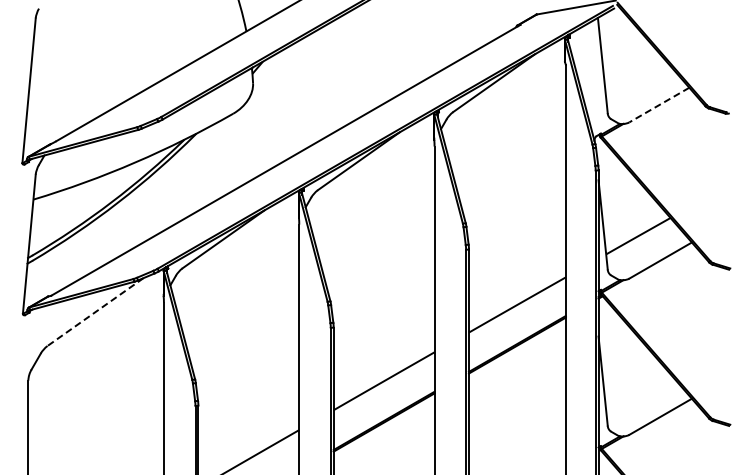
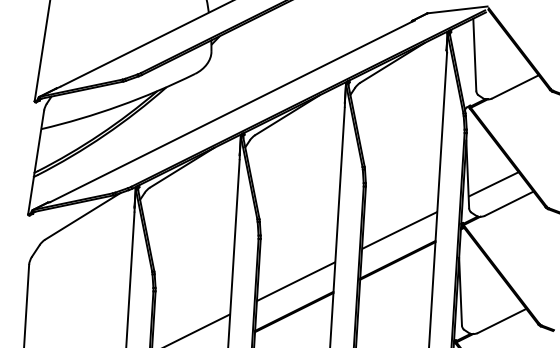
line: (659, 105) -> (515, 87), dashed -> solid
line: (95, 312) -> (82, 216), dashed -> solid

